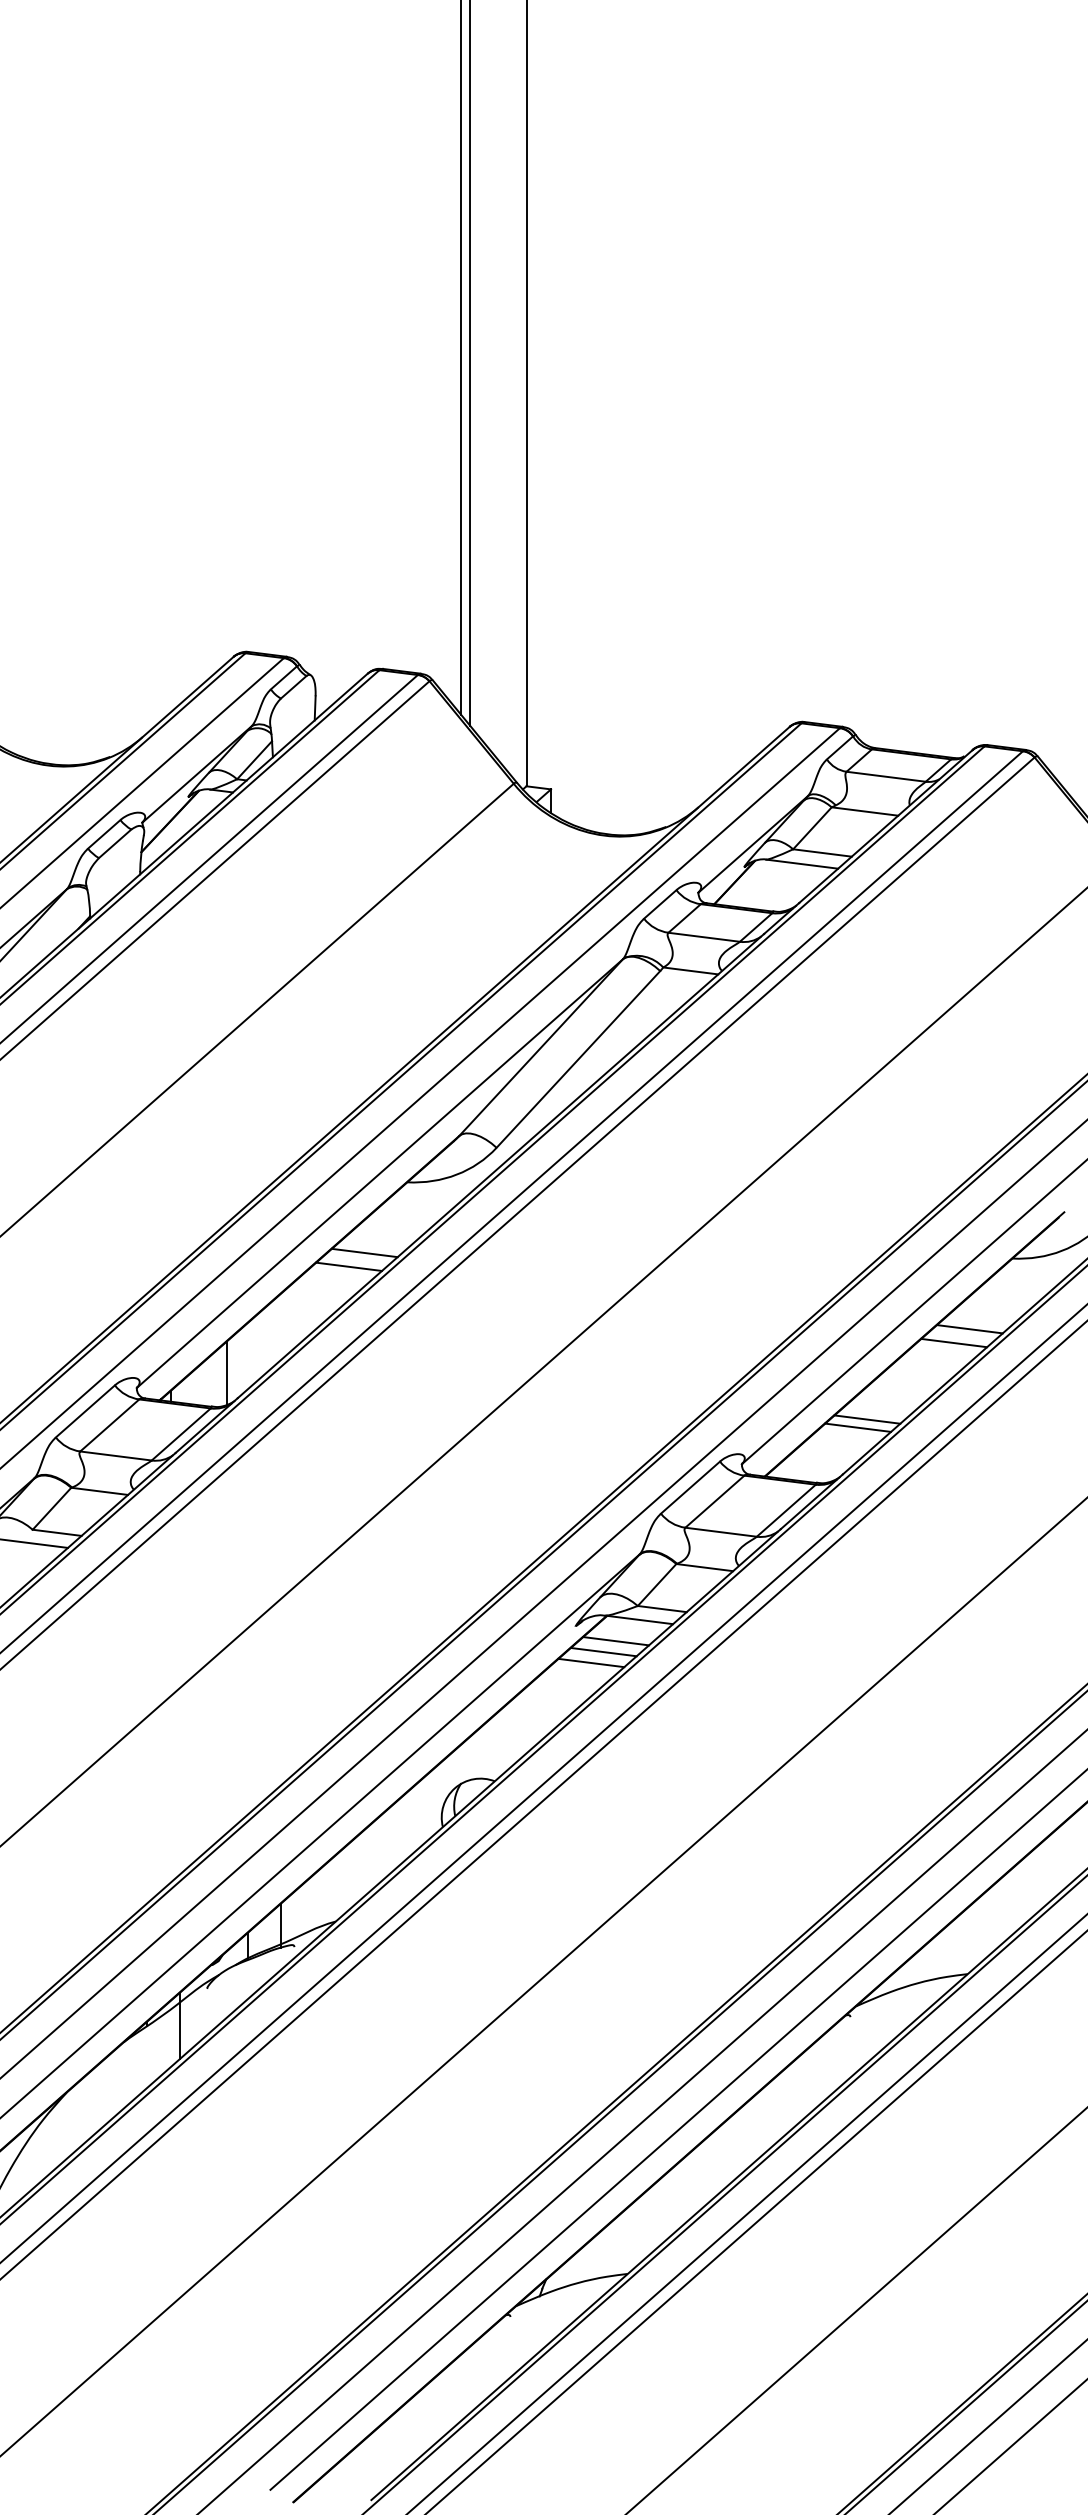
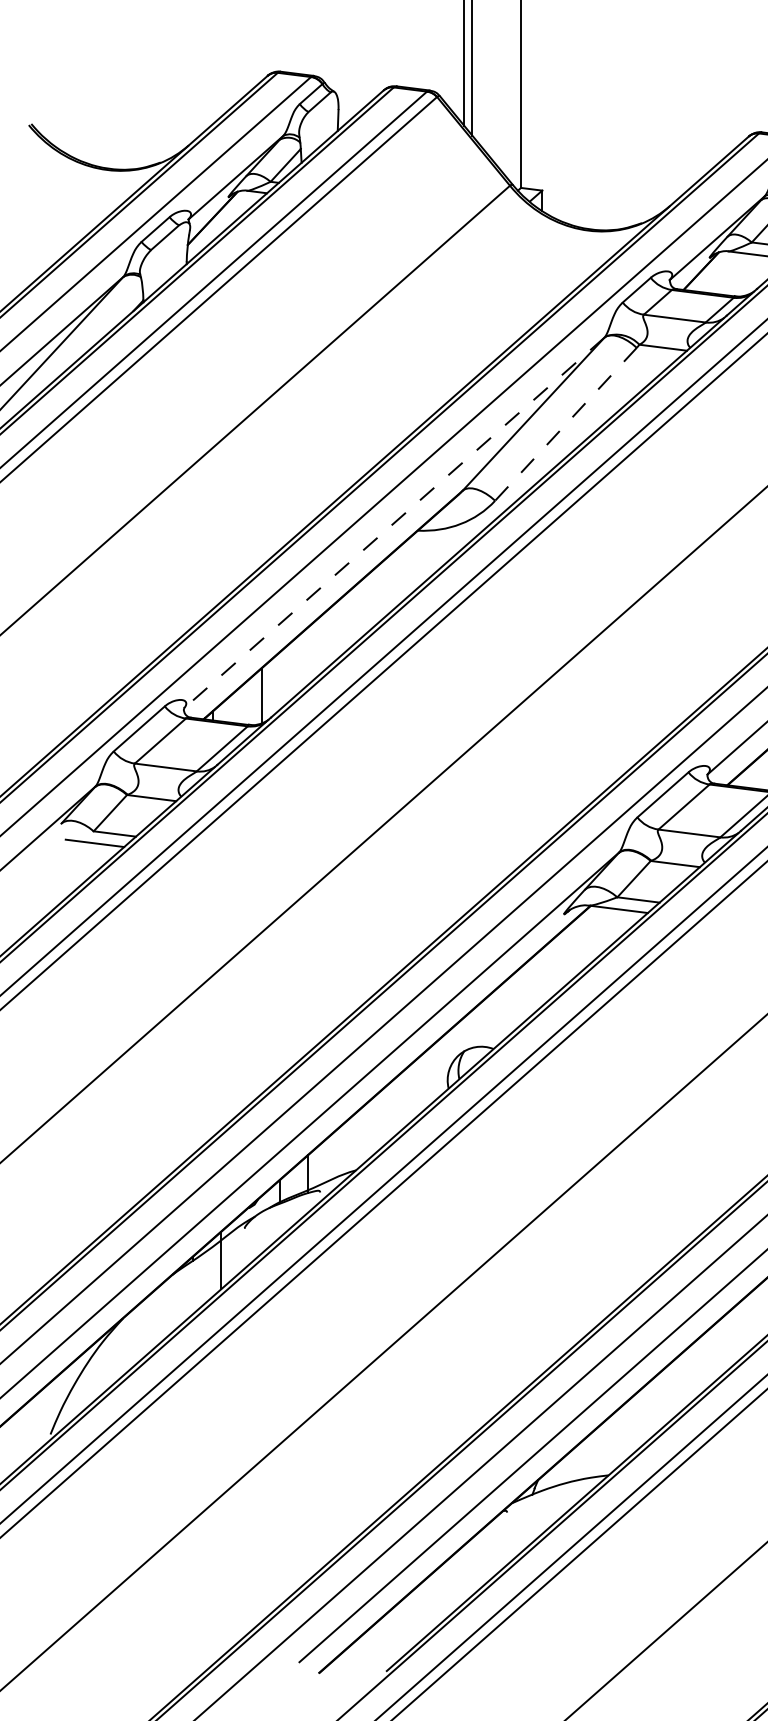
line: (578, 1059) -> (566, 424), solid -> dashed
line: (379, 1174) -> (393, 523), solid -> dashed
line: (364, 1252) -> (380, 591), removed
line: (349, 1266) -> (367, 603), removed
line: (616, 1641) -> (598, 928), removed
line: (603, 1651) -> (587, 936), removed
line: (591, 1662) -> (577, 946), removed

